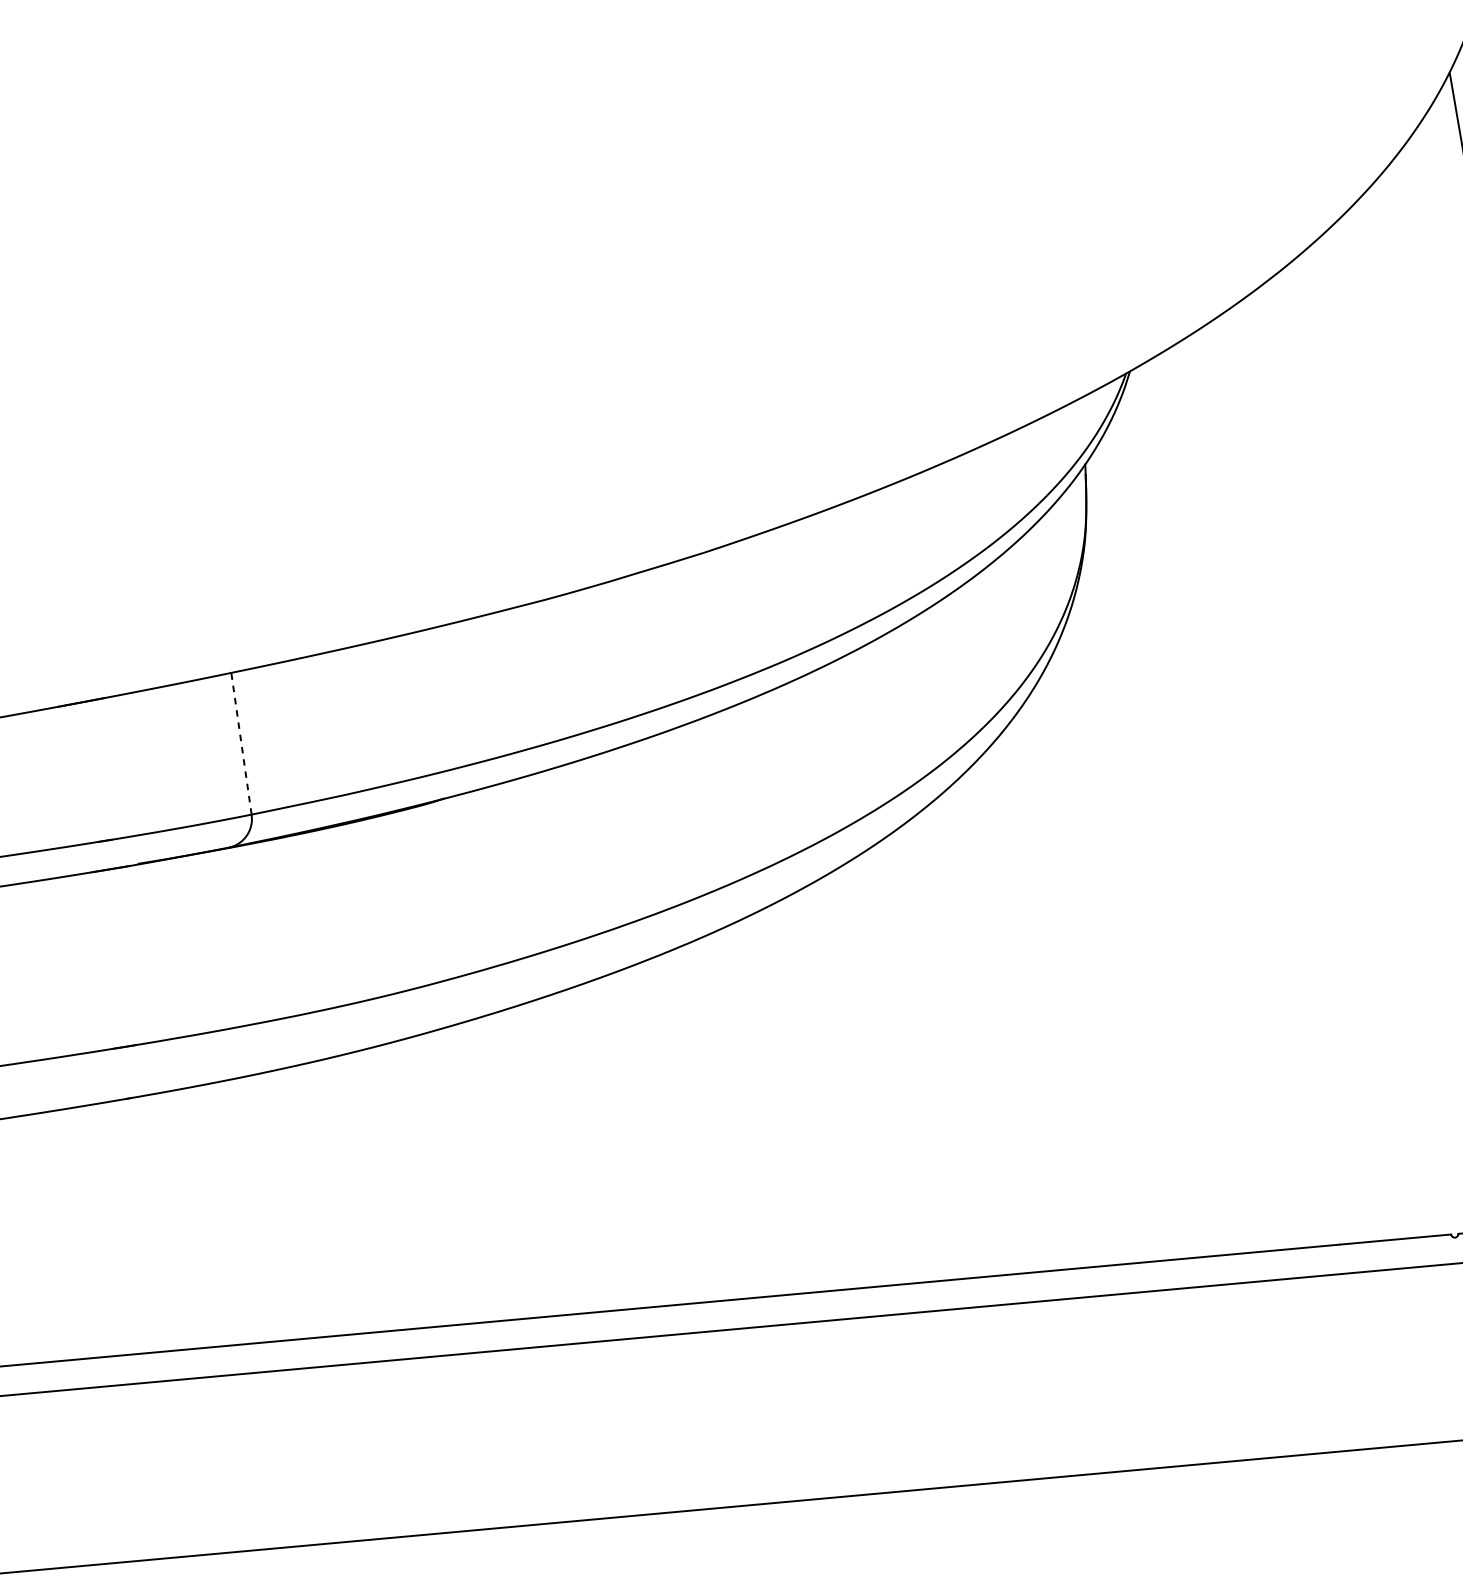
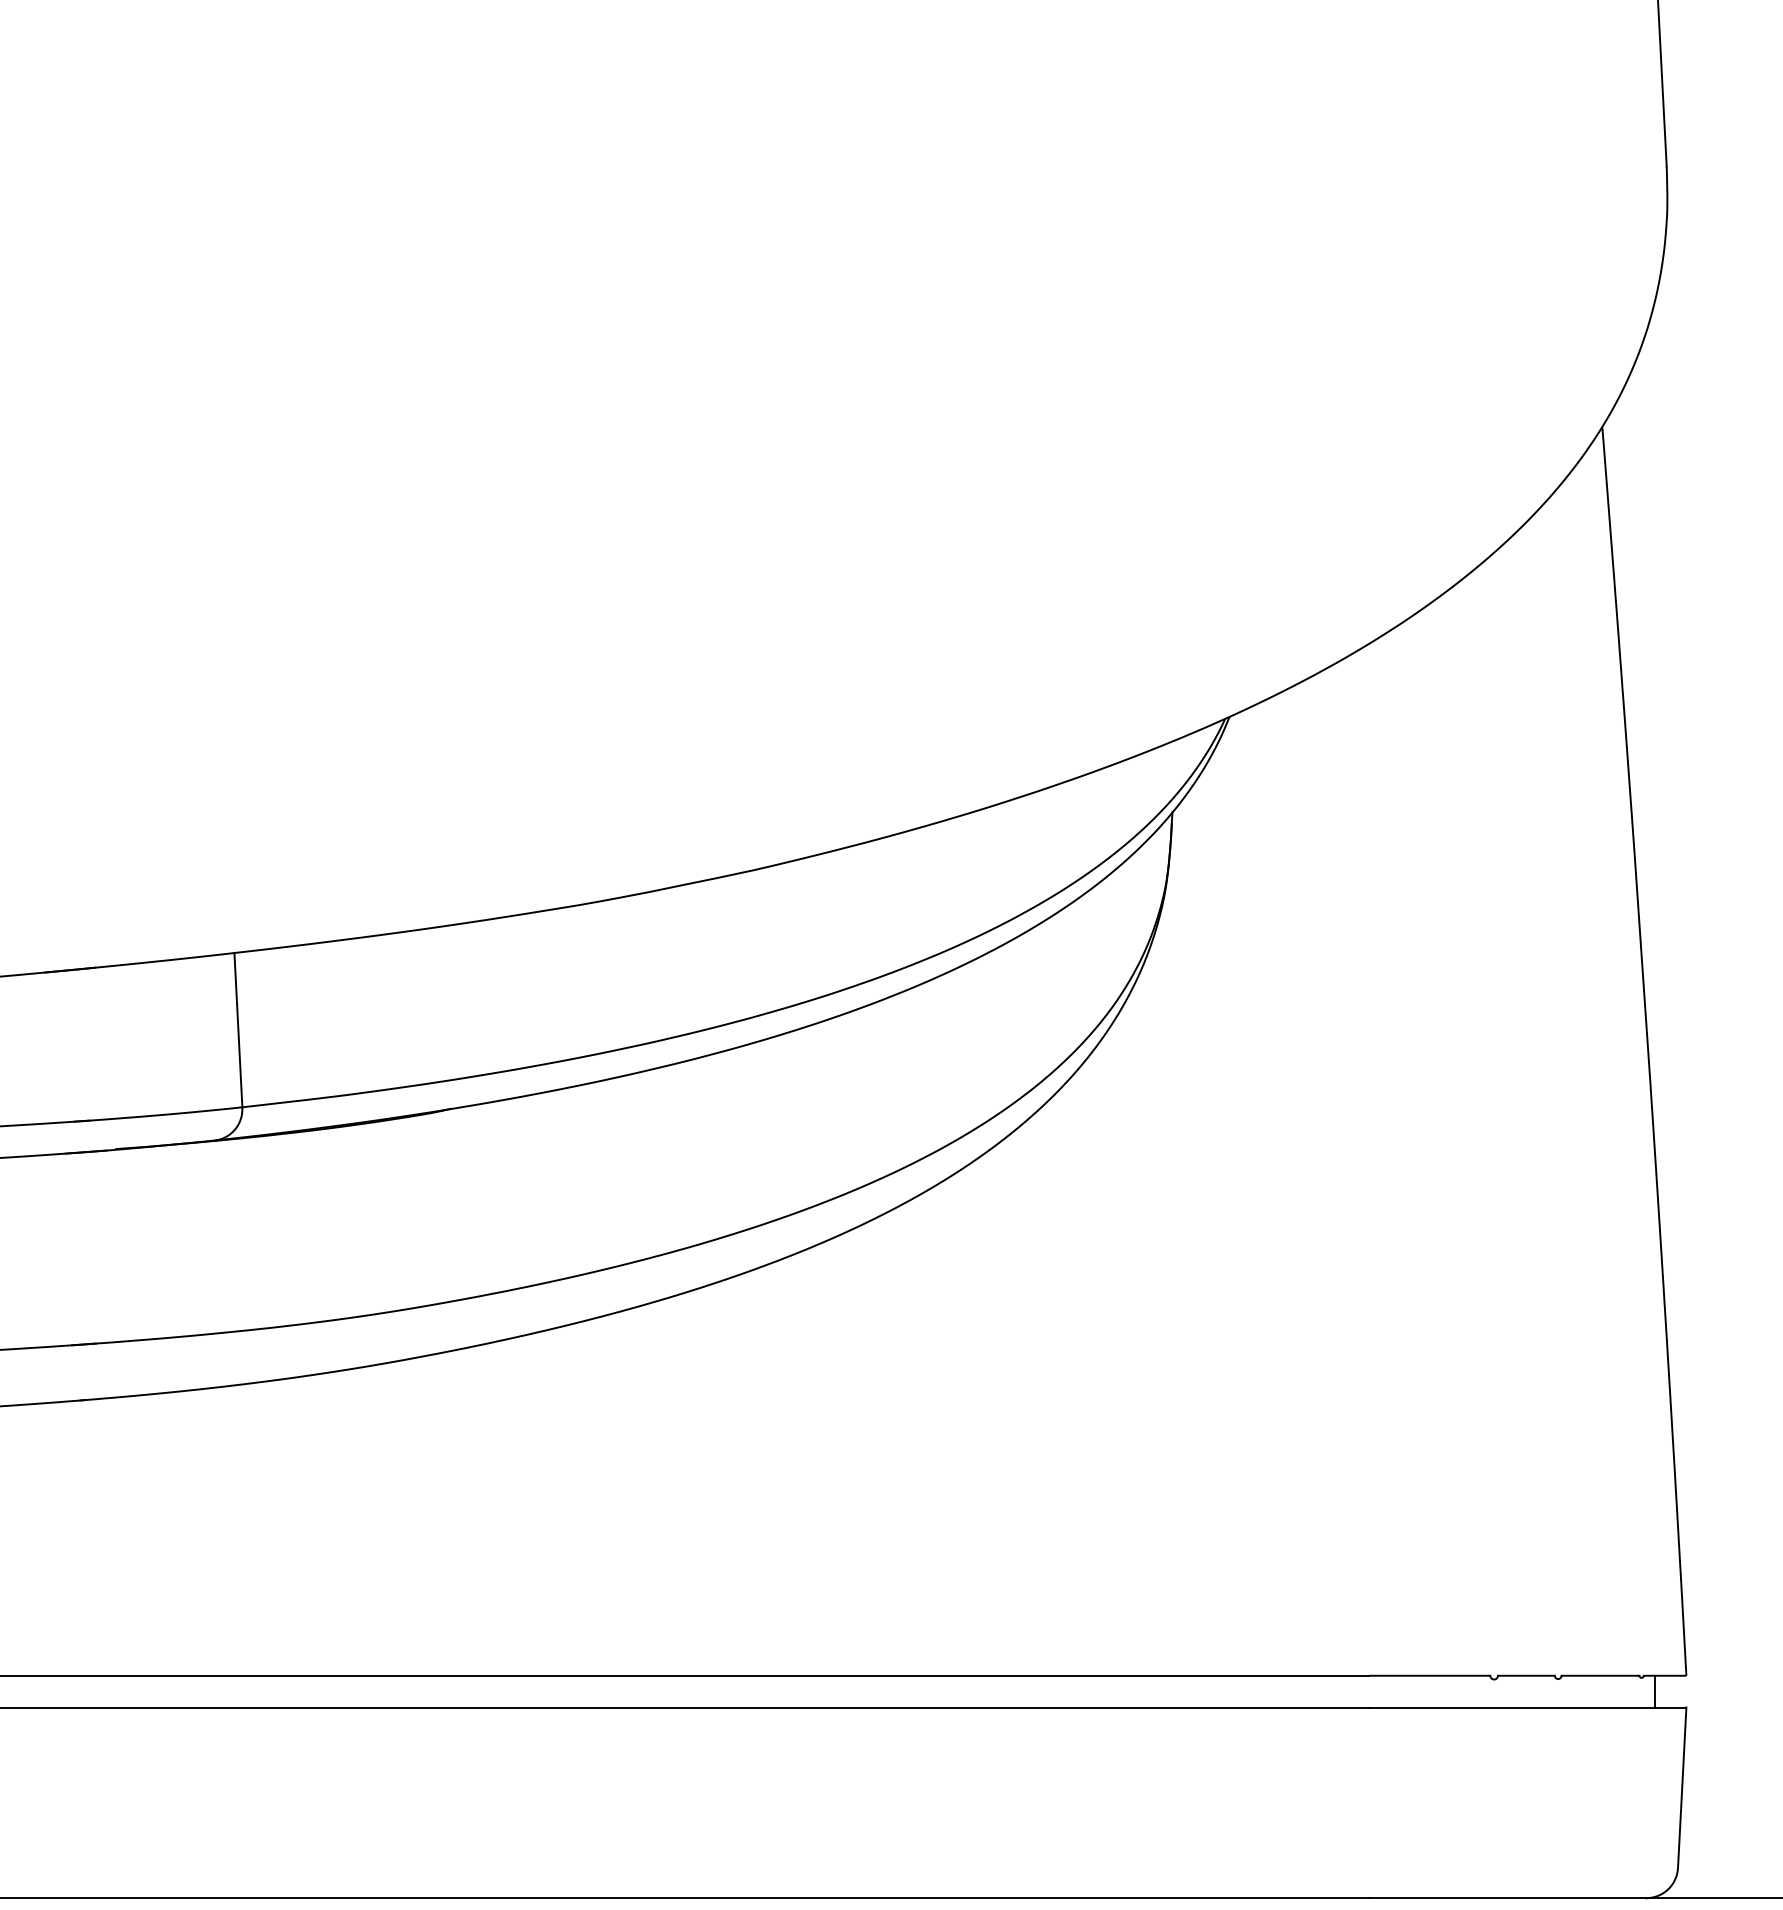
line: (241, 743) -> (238, 1029), dashed -> solid

